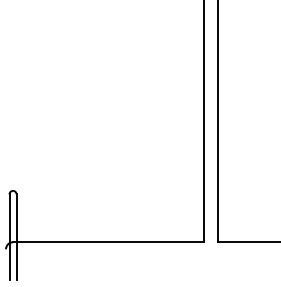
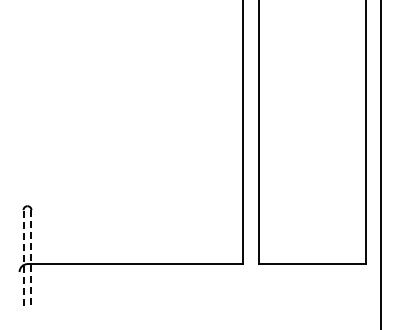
line: (9, 236) -> (23, 257), solid -> dashed
line: (16, 237) -> (31, 258), solid -> dashed

